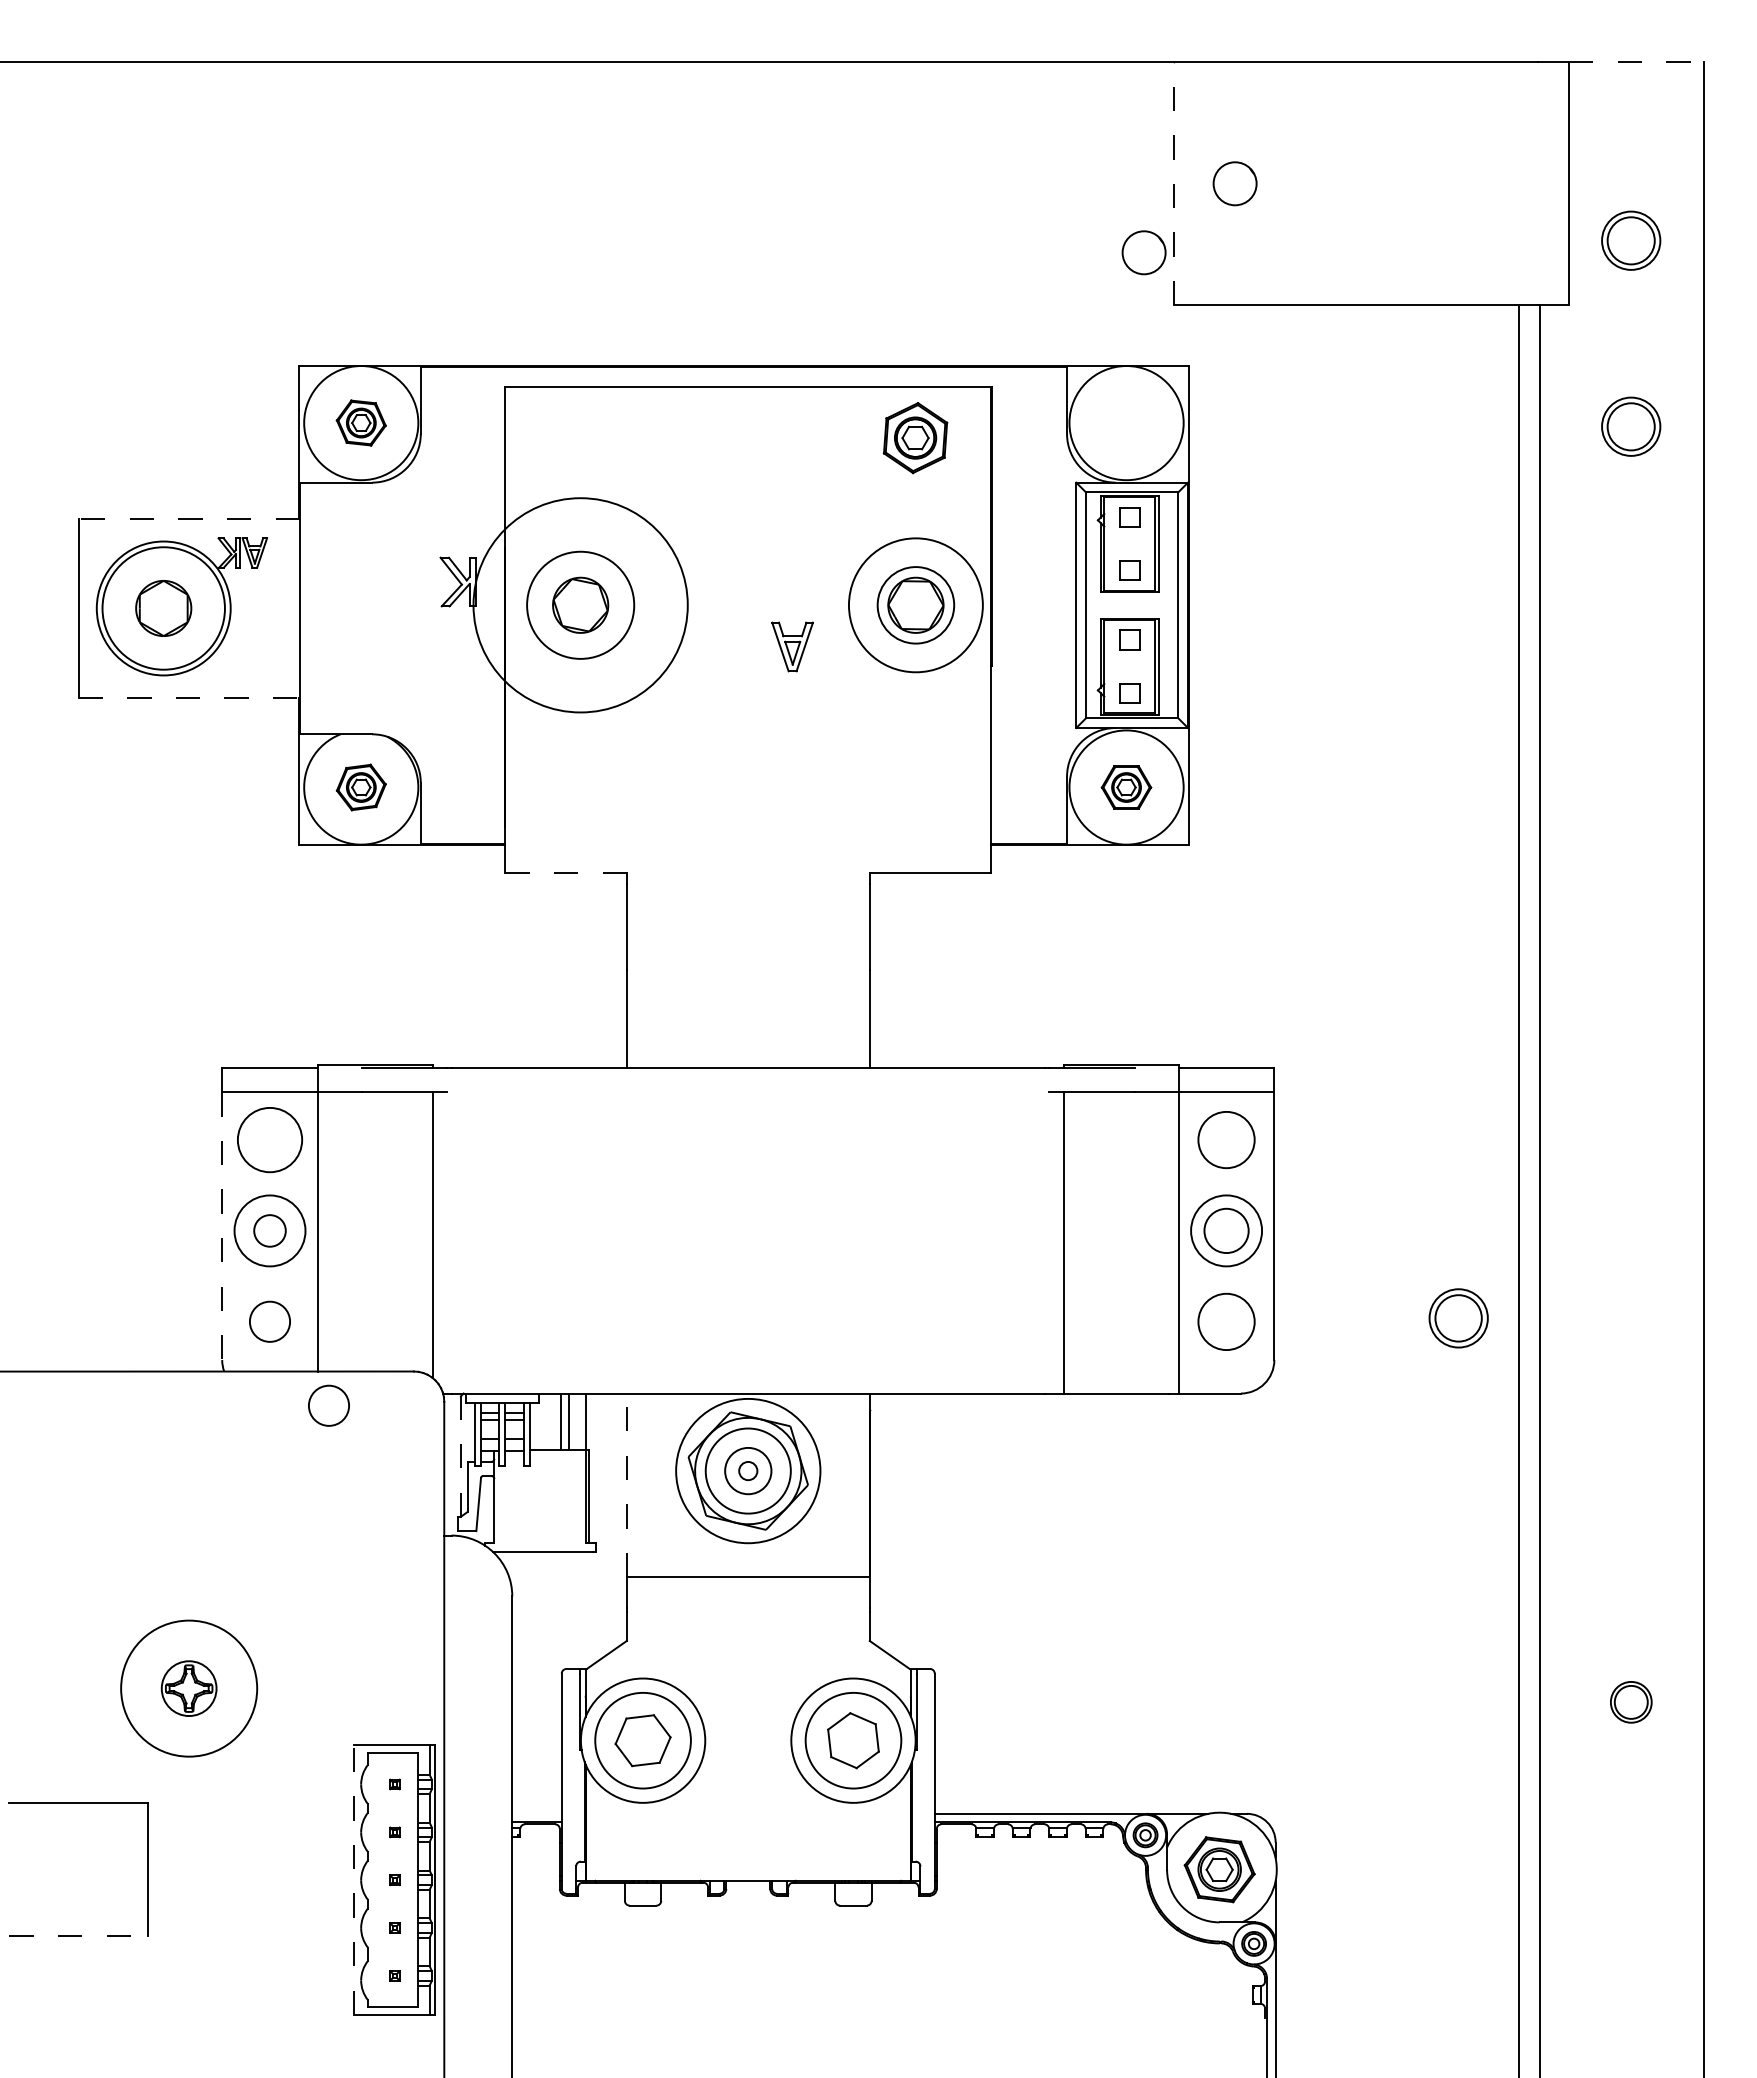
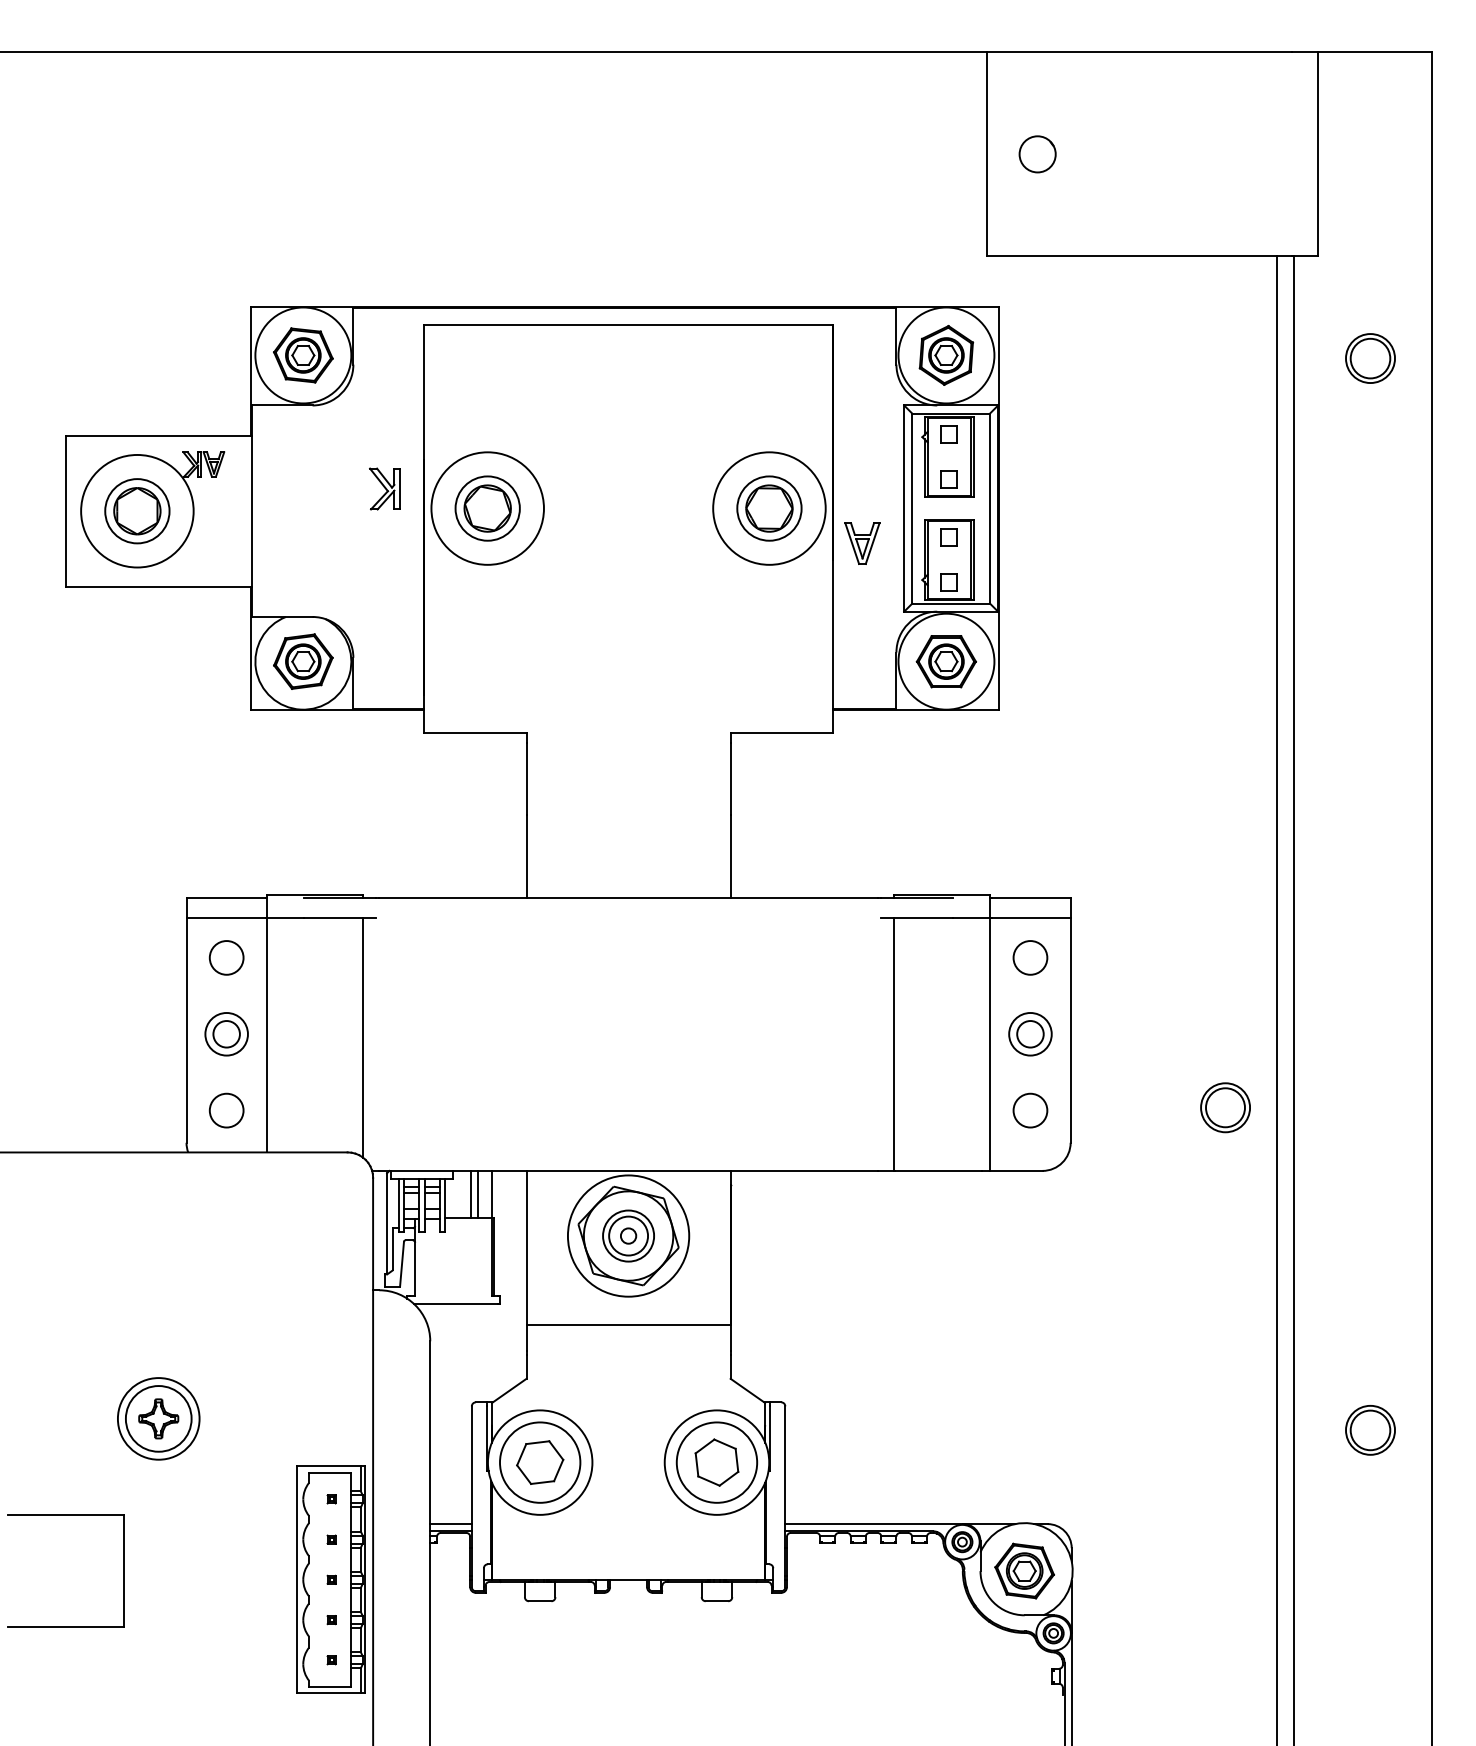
line: (1637, 62) -> (1375, 52), dashed -> solid
line: (1174, 183) -> (986, 154), dashed -> solid
part: (1631, 240) -> (1370, 202), removed
circle: (1143, 252) -> (960, 212), removed
part: (361, 422) -> (303, 354), size x1.43
part: (915, 438) -> (946, 355), moved
line: (189, 518) -> (159, 435), dashed -> solid
circle: (580, 605) -> (487, 508), size x0.62
circle: (580, 605) -> (487, 508), size x0.71
circle: (163, 608) -> (137, 511), size x0.62
part: (792, 646) -> (862, 543), moved
line: (189, 698) -> (159, 586), dashed -> solid
part: (361, 787) -> (303, 661), size x1.43
part: (1126, 787) -> (946, 661), size x1.43
line: (566, 872) -> (475, 733), dashed -> solid
circle: (269, 1139) -> (226, 957), size x0.62
circle: (1226, 1139) -> (1030, 957), size x0.71
line: (222, 1226) -> (186, 1030), dashed -> solid
circle: (269, 1230) -> (226, 1033), size x0.71
part: (1226, 1230) -> (1030, 1033), size x0.71
circle: (1226, 1321) -> (1030, 1110), size x0.71
circle: (328, 1405) -> (275, 1180), removed
line: (460, 1456) -> (386, 1223), dashed -> solid
circle: (747, 1470) -> (627, 1235), size x0.71
line: (626, 1485) -> (526, 1248), dashed -> solid
circle: (188, 1688) -> (158, 1418), size x0.71
circle: (189, 1688) -> (159, 1418), size x1.43
part: (1631, 1702) -> (1370, 1430), size x1.43
line: (536, 1813) -> (450, 1523), added
line: (353, 1880) -> (296, 1580), dashed -> solid
line: (79, 1936) -> (66, 1627), dashed -> solid

